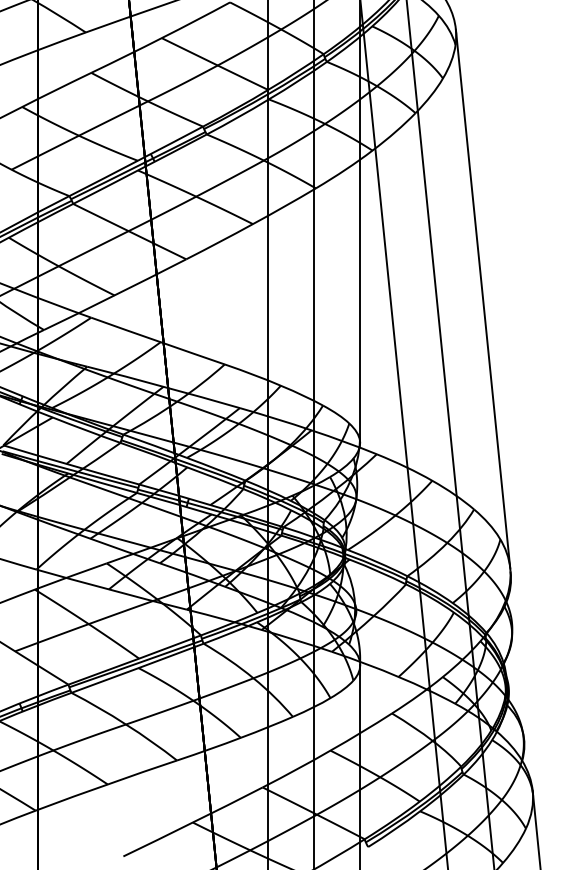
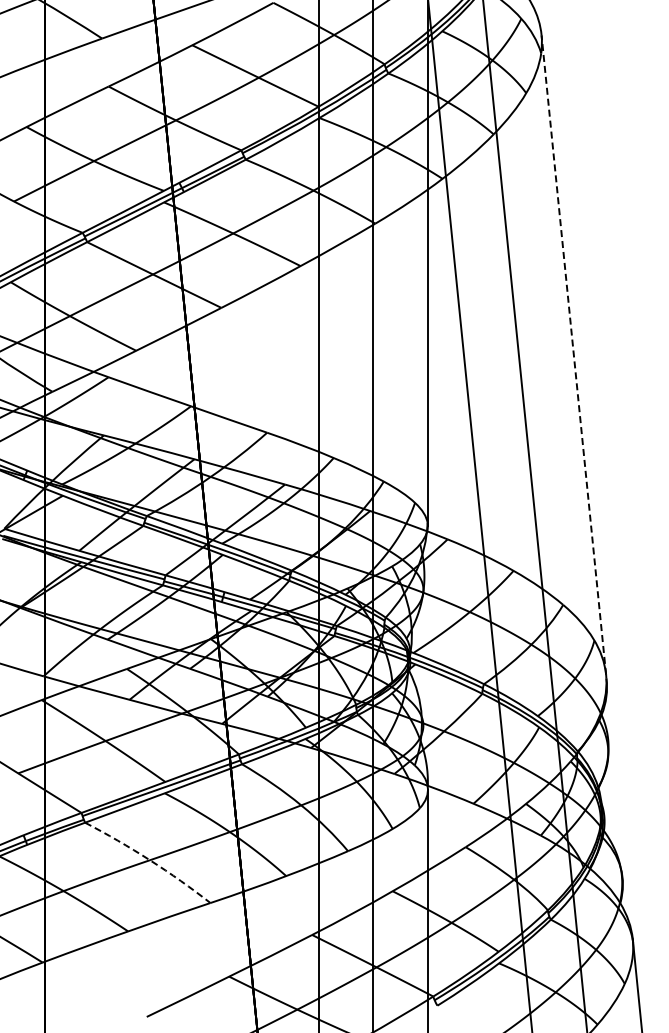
line: (482, 298) -> (573, 354), solid -> dashed
arc: (125, 724) -> (149, 860), solid -> dashed

